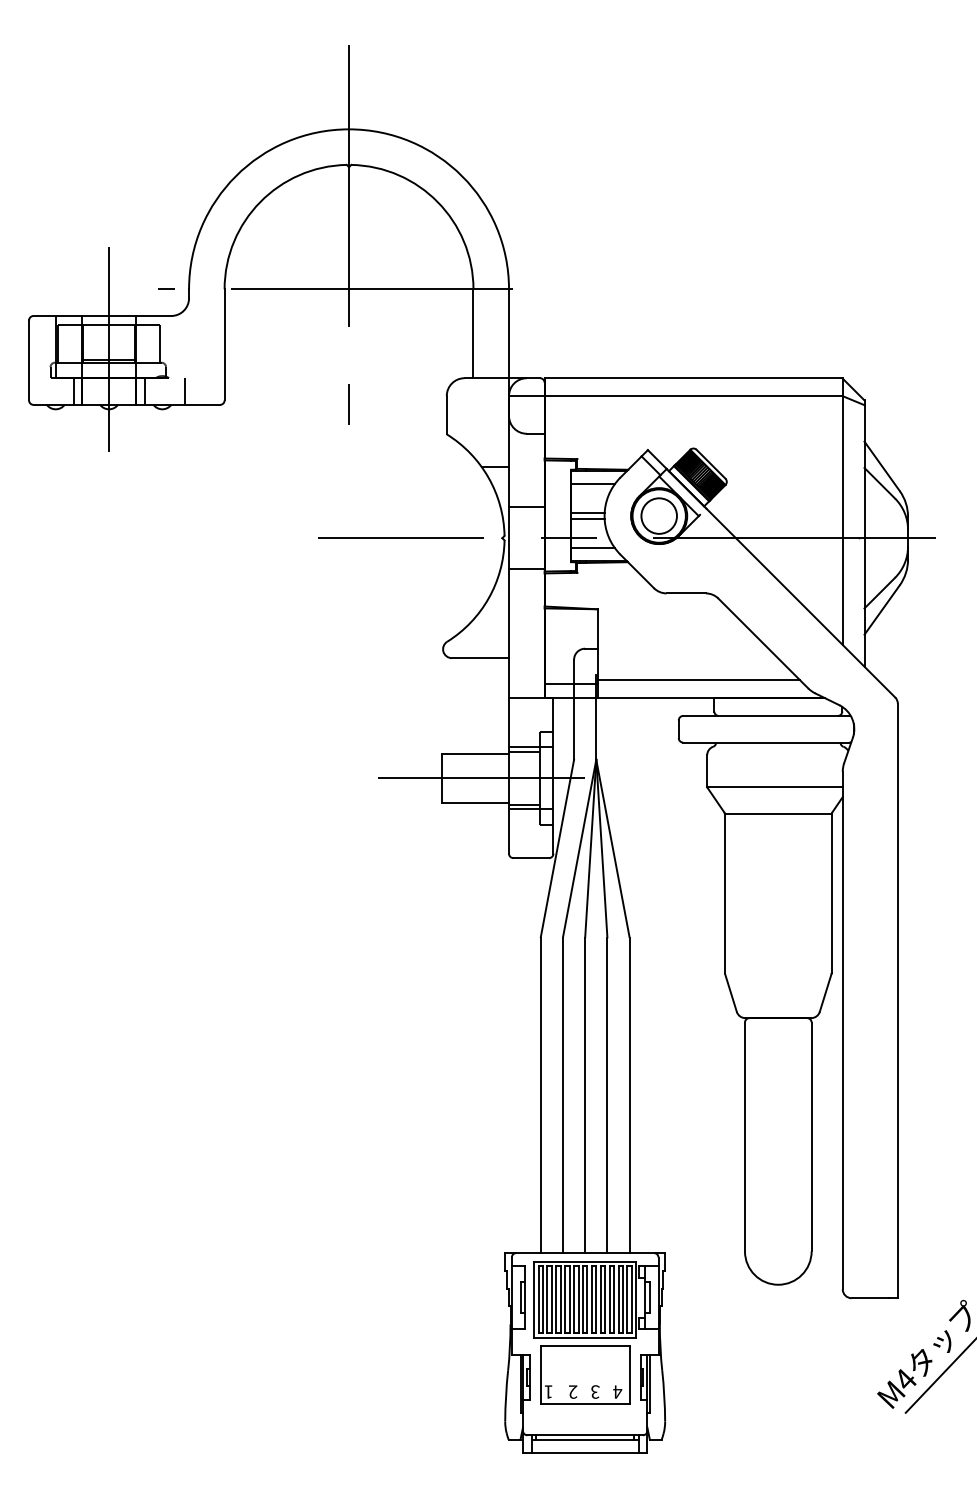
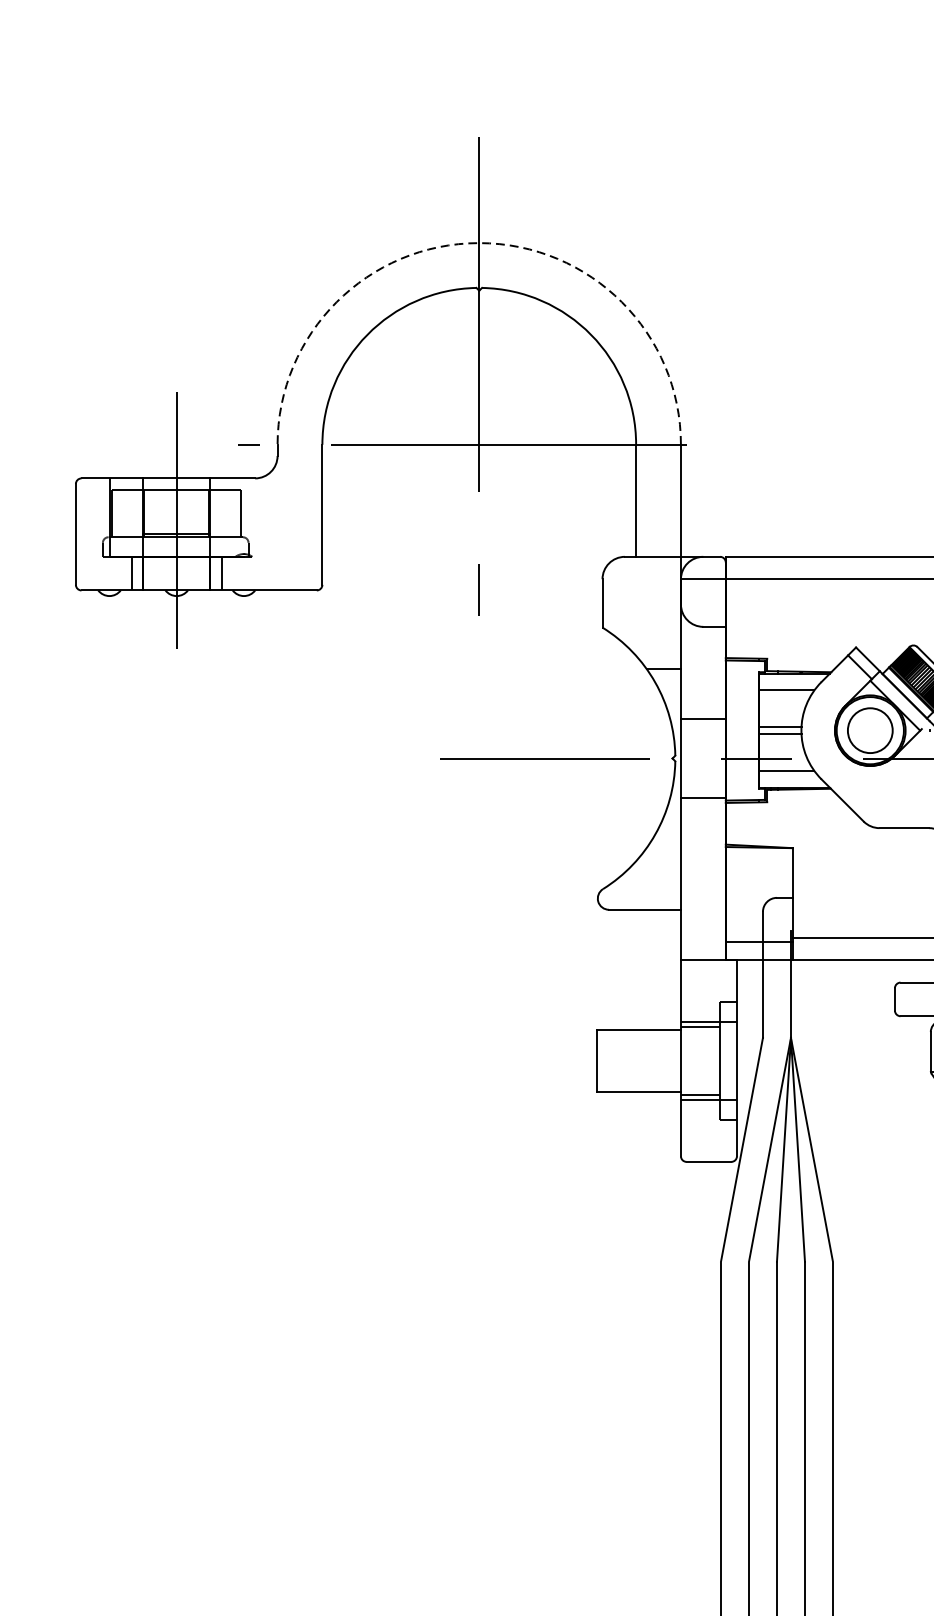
arc: (349, 129) -> (479, 243), solid -> dashed
line: (184, 391) -> (271, 573), removed
line: (480, 778) -> (644, 1061), removed

